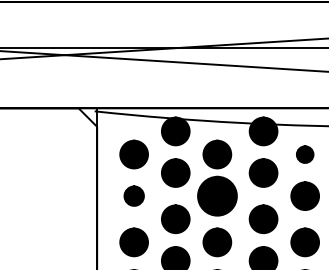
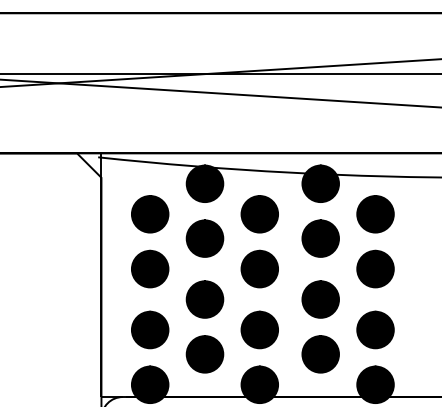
part: (305, 154) -> (375, 214), size x1.67
part: (134, 195) -> (150, 268), size x1.43
part: (217, 195) -> (259, 268), size x0.71

